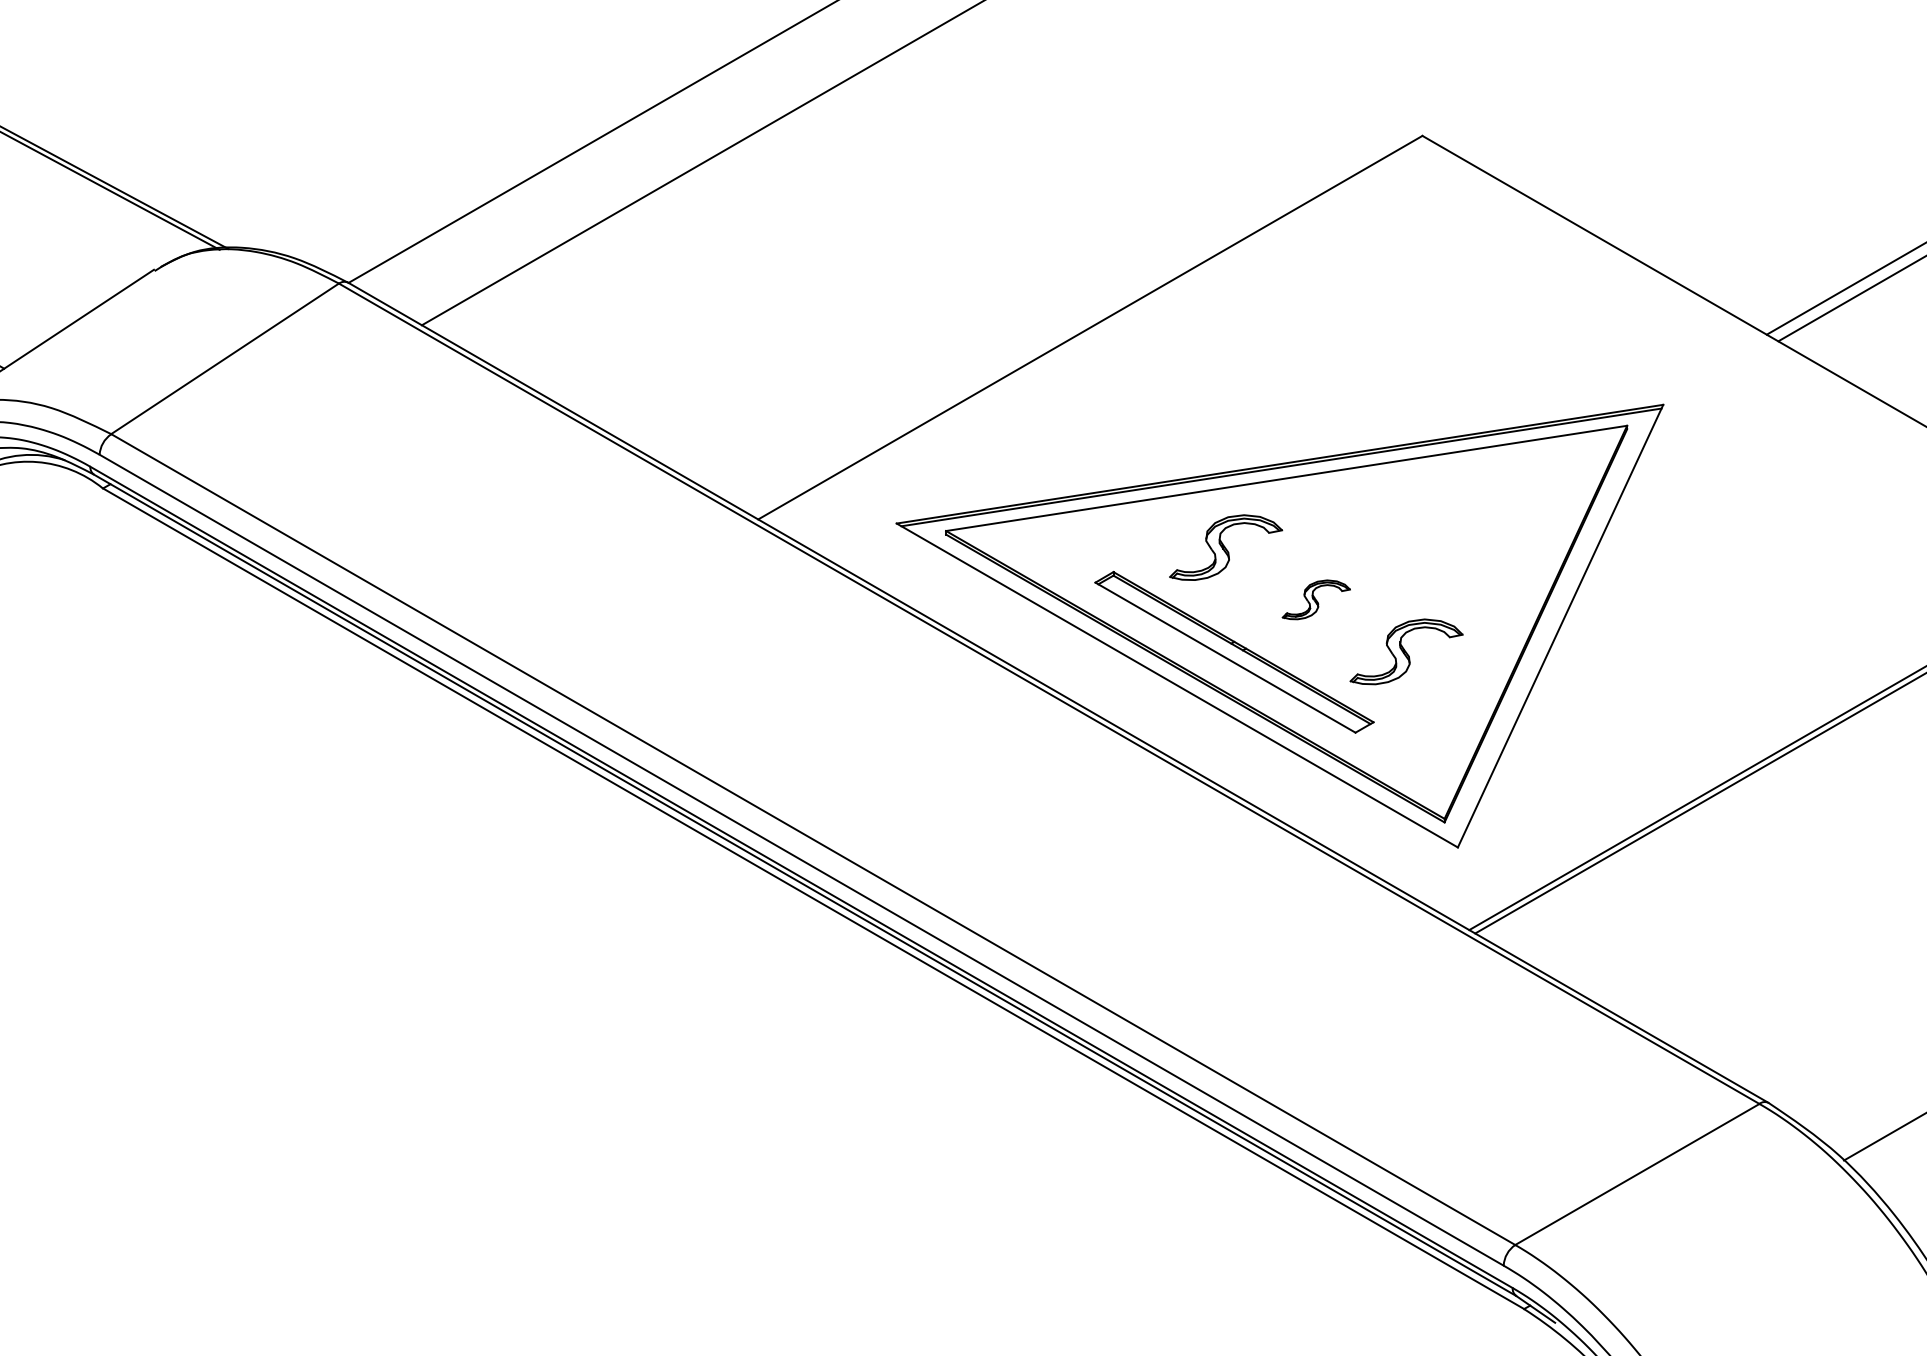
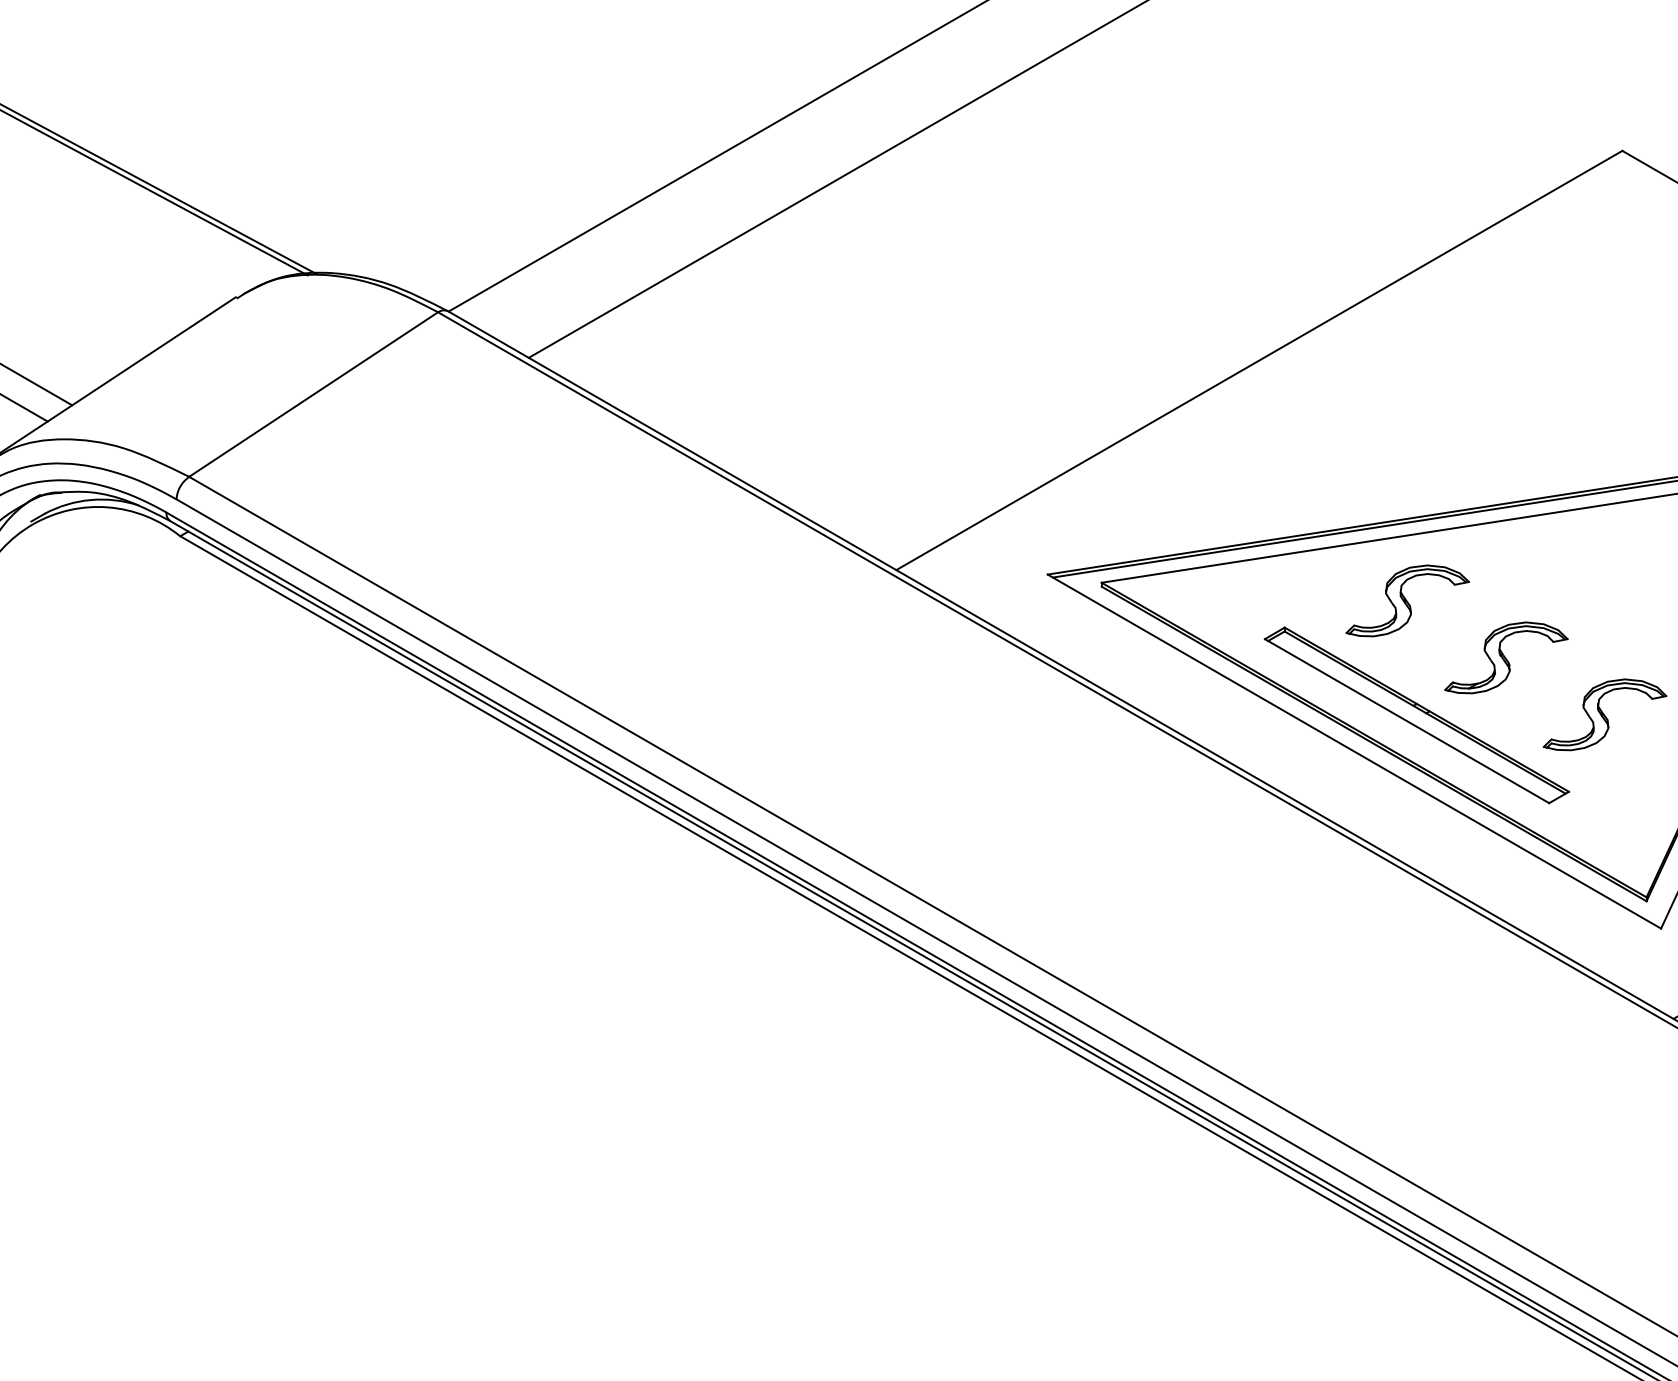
part: (1316, 599) -> (1506, 657), size x1.67

